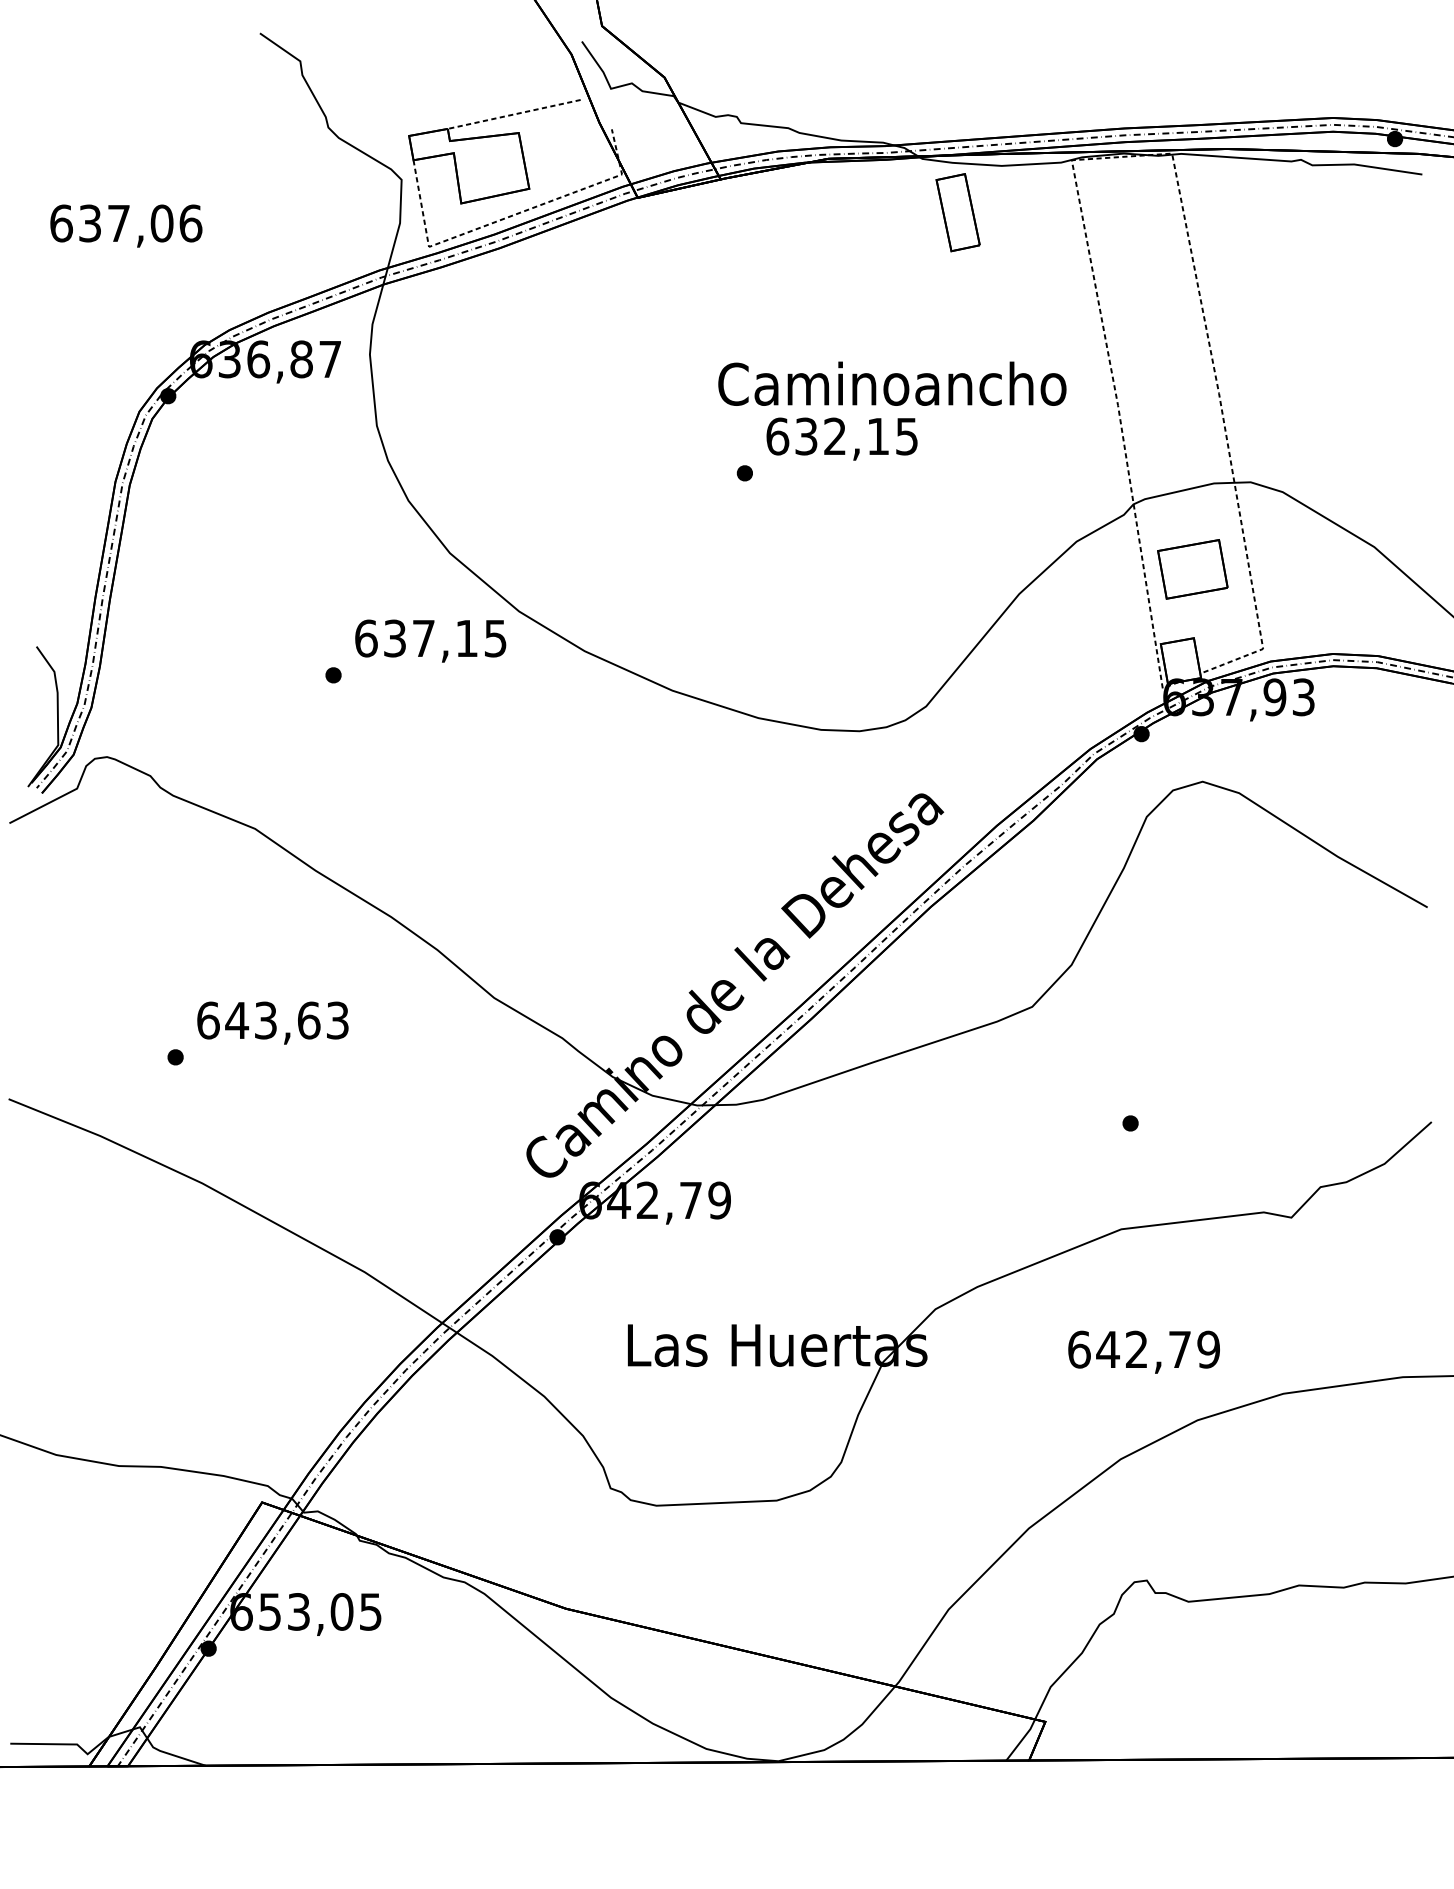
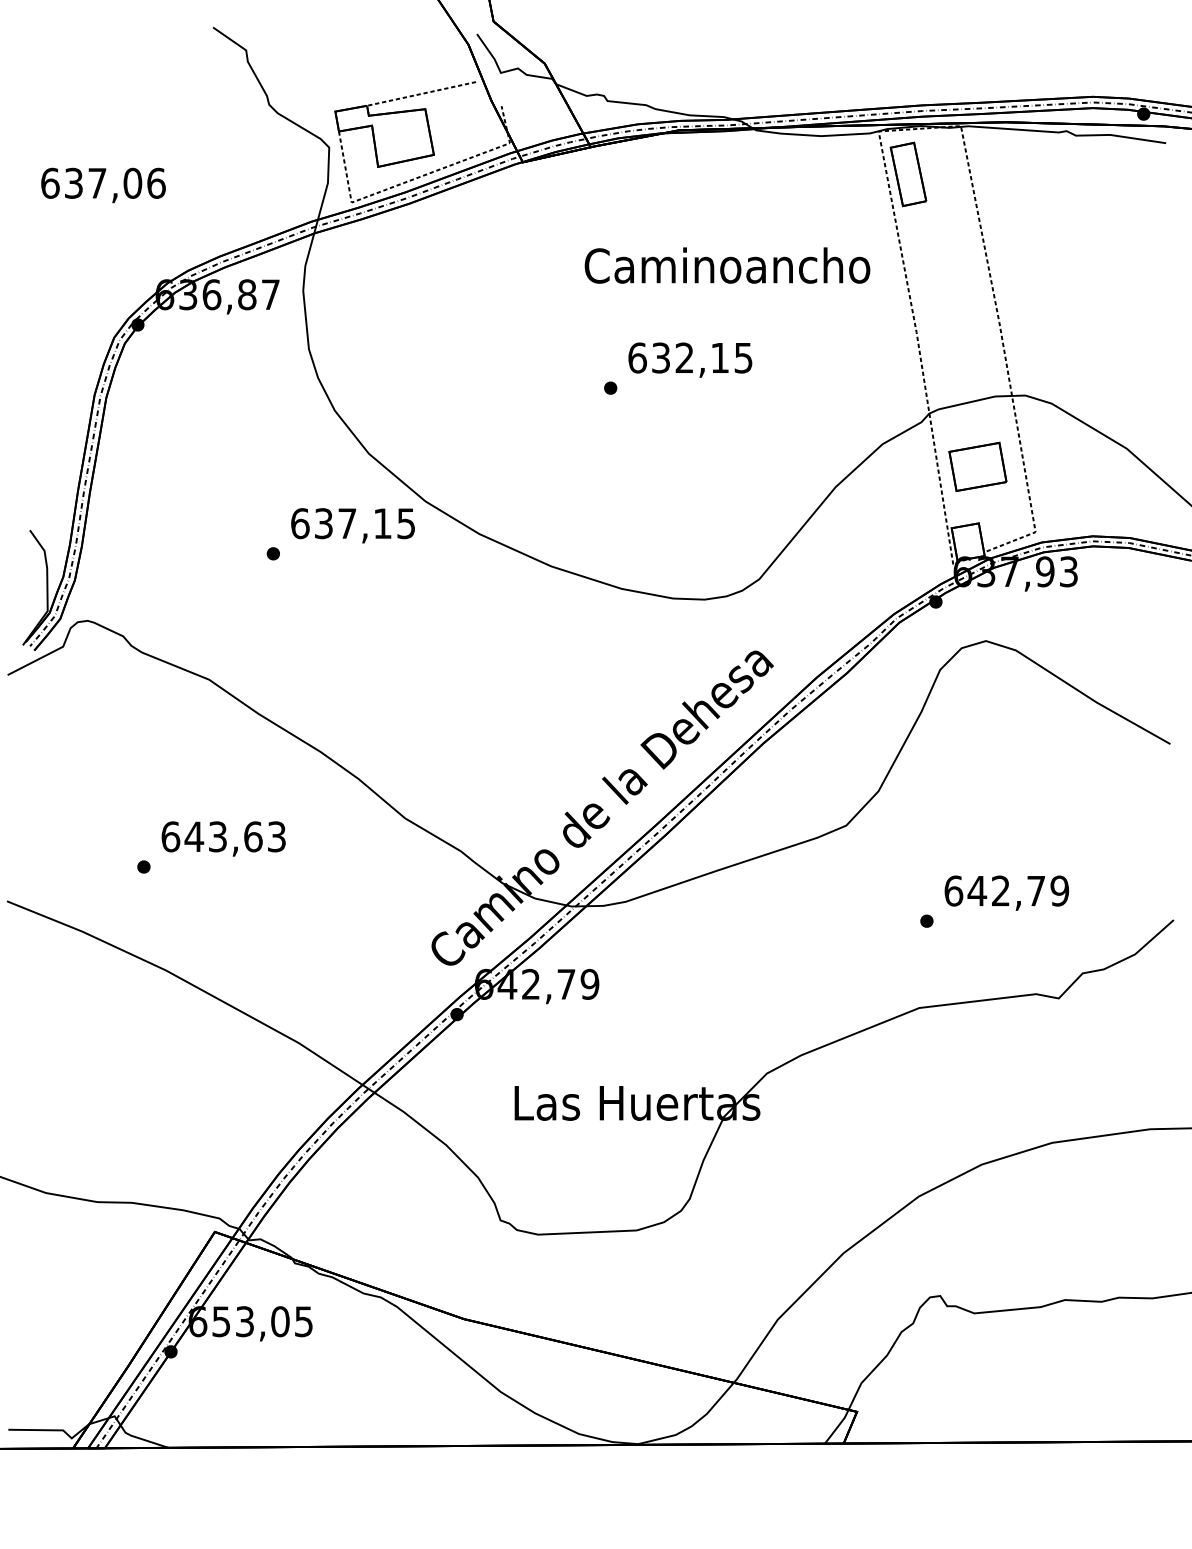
part: (957, 212) -> (907, 174), moved
text: (892, 383) -> (727, 265), moved
text: (1143, 1351) -> (1006, 892), moved

